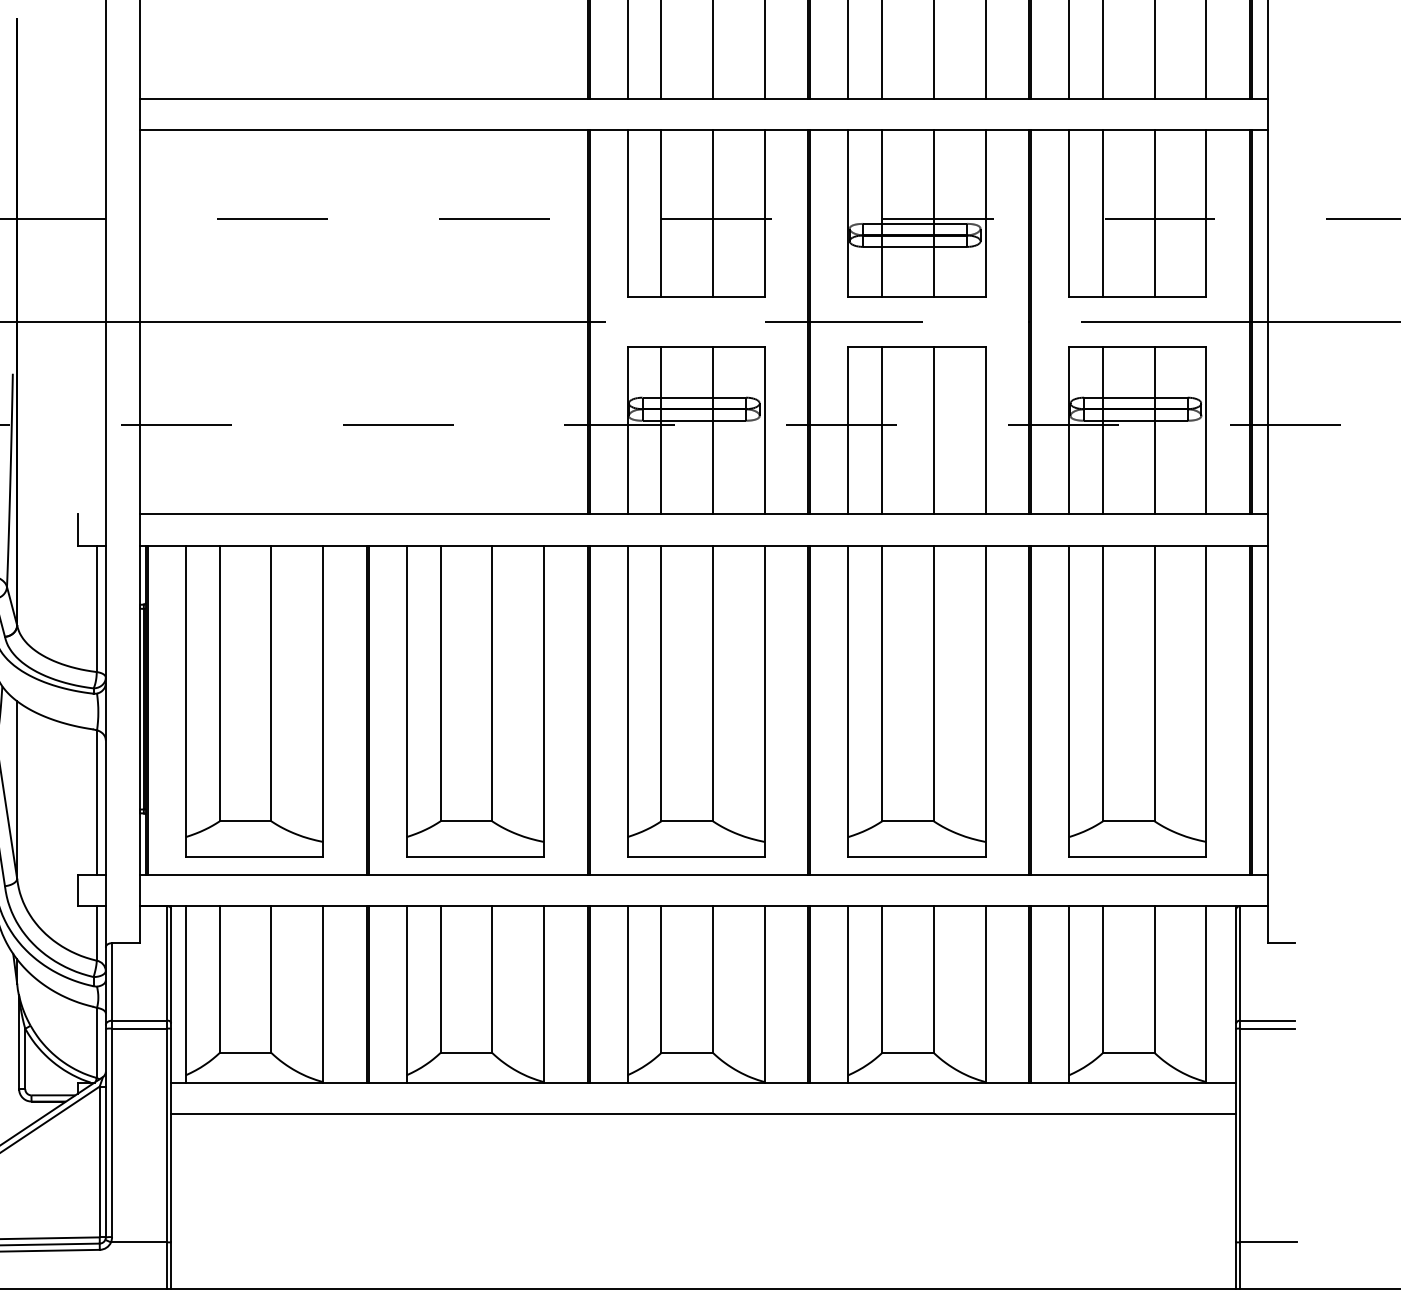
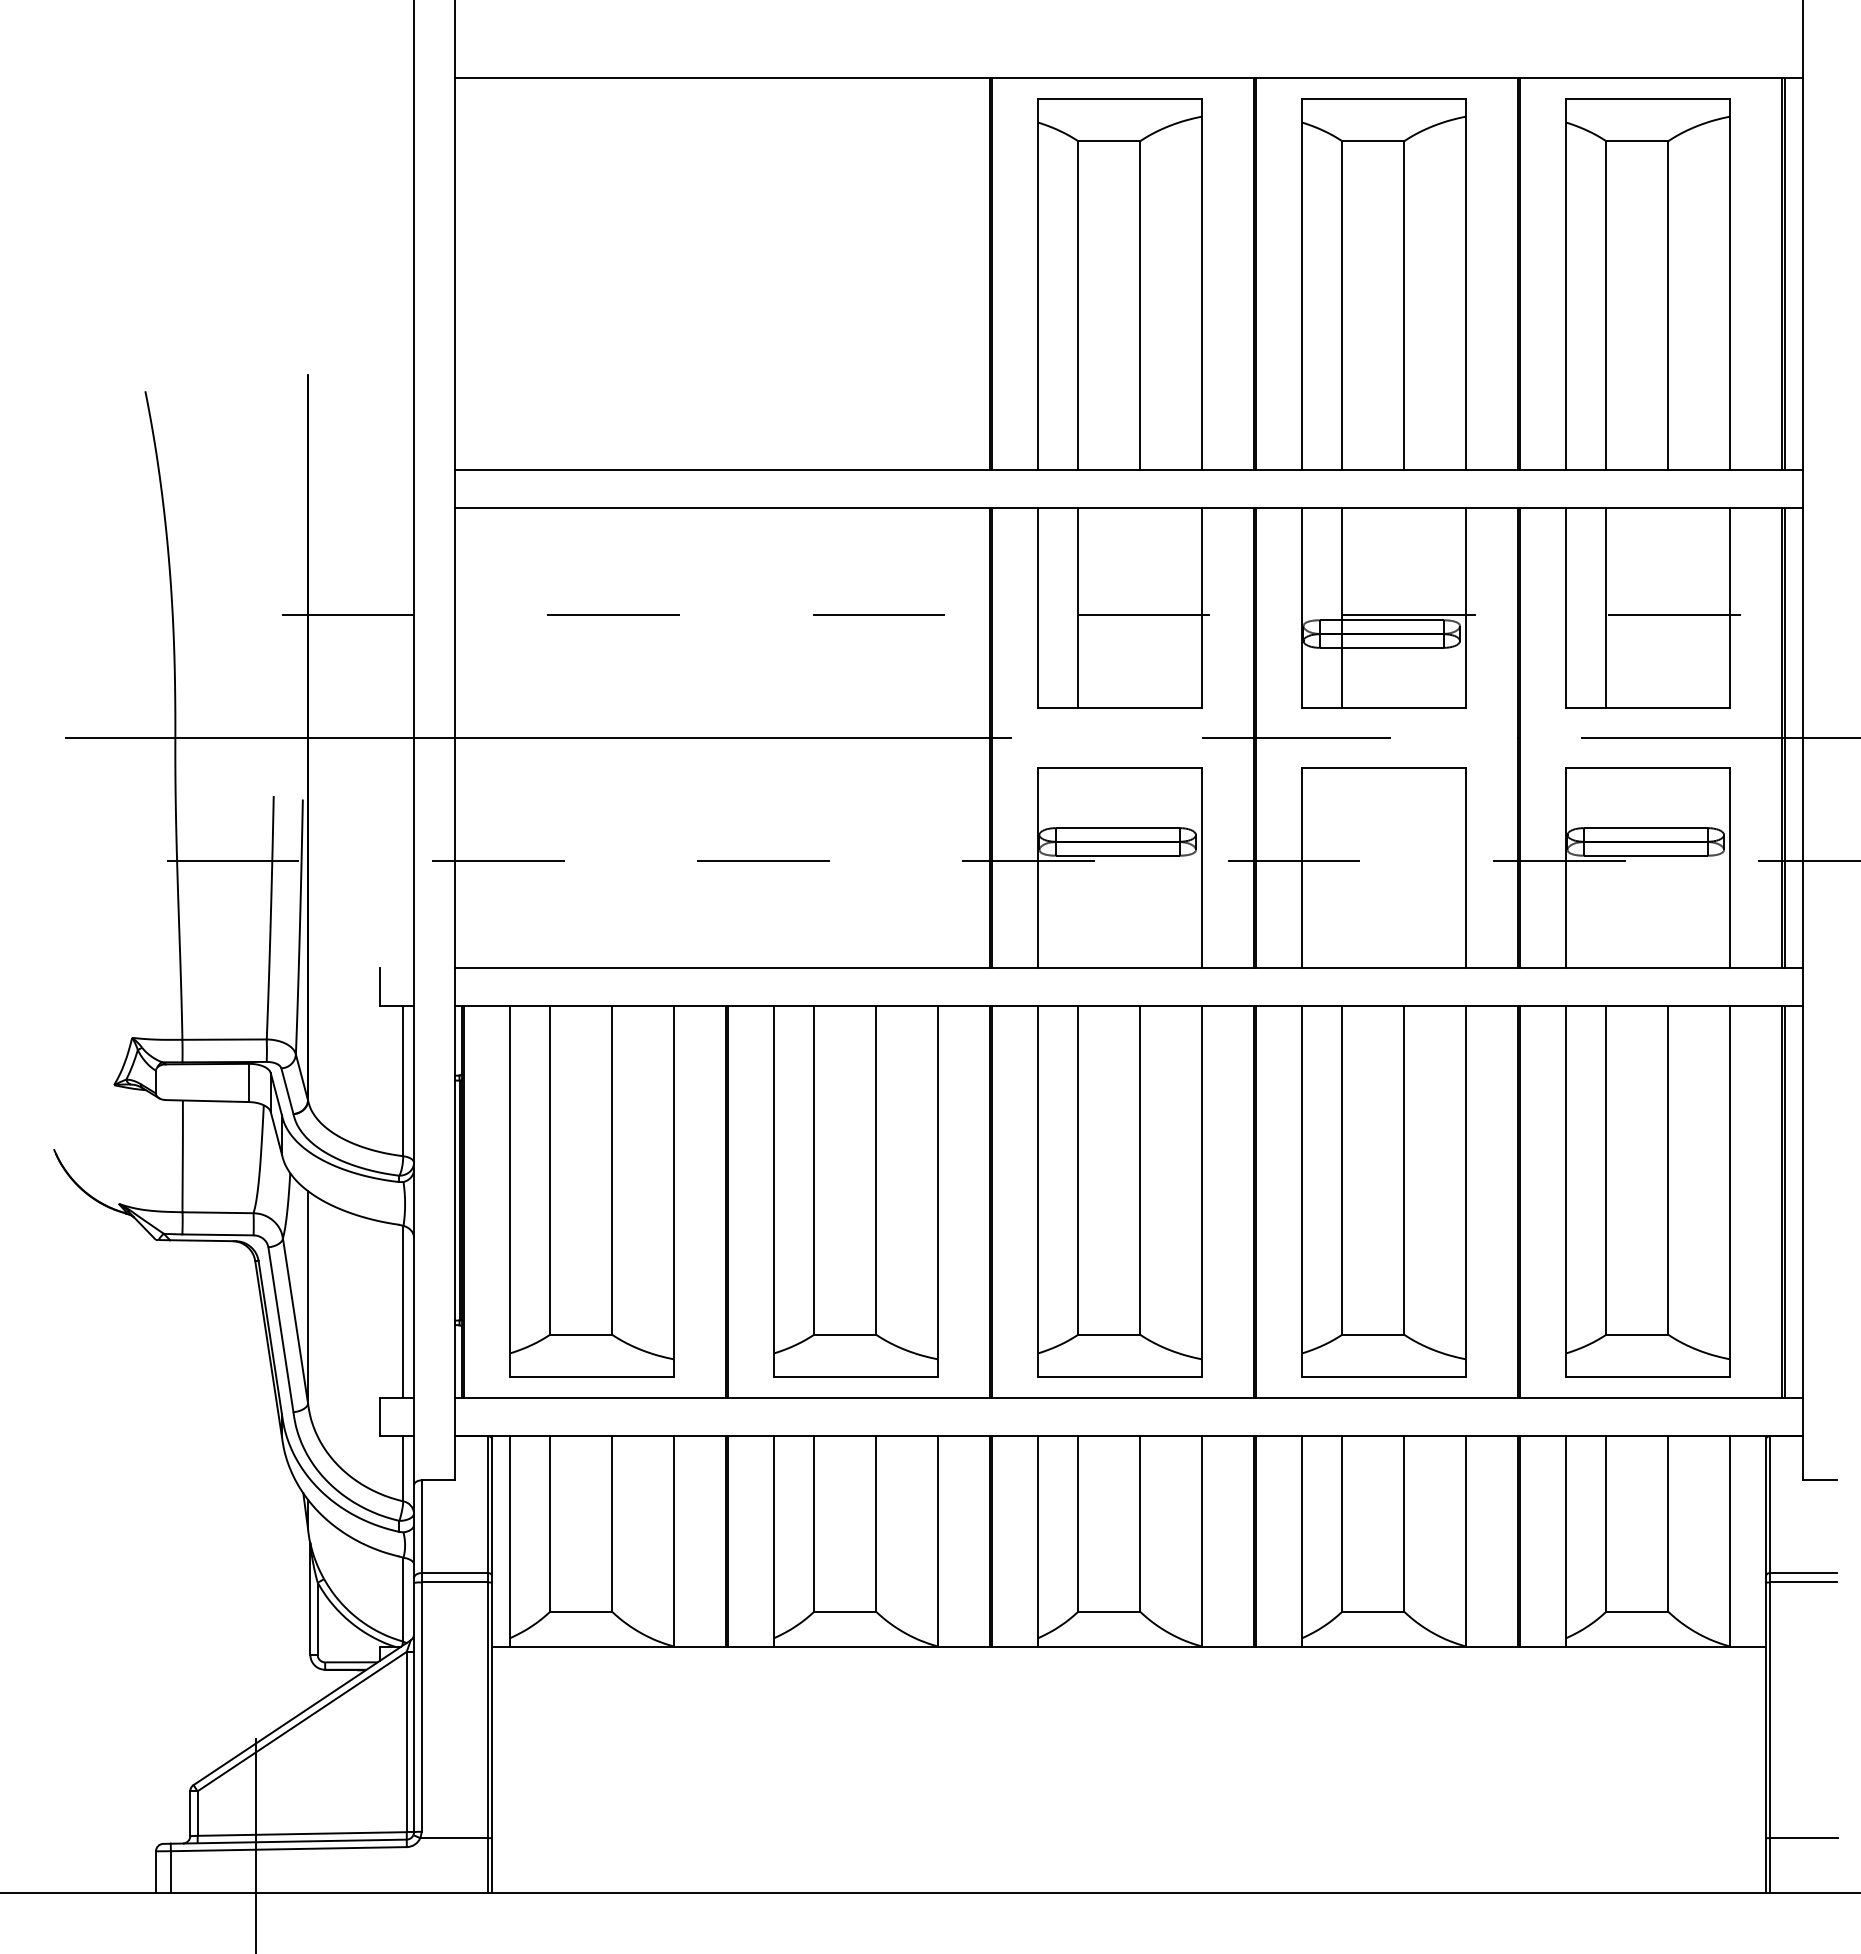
line: (713, 214) -> (1140, 608), removed
line: (934, 214) -> (1404, 608), removed
line: (1154, 214) -> (1668, 608), removed
line: (661, 430) -> (1078, 867), removed
line: (713, 430) -> (1140, 867), removed
line: (882, 430) -> (1342, 867), removed
line: (934, 430) -> (1404, 867), removed
line: (1103, 430) -> (1606, 867), removed
line: (1154, 430) -> (1668, 867), removed
line: (703, 1113) -> (1128, 1684), removed

